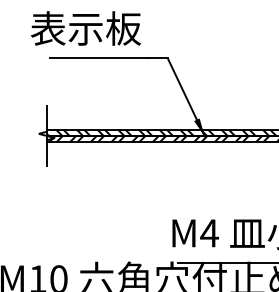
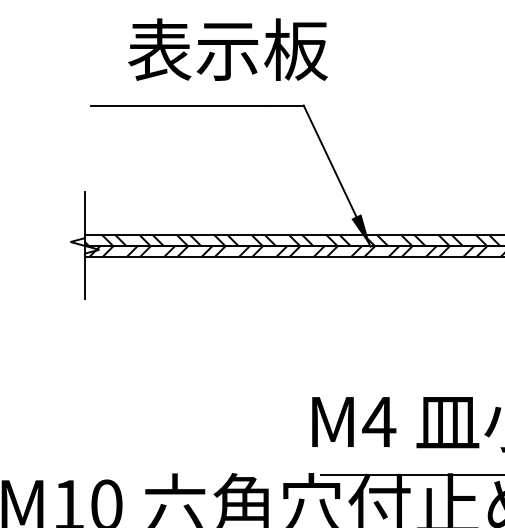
text: (85, 28) -> (227, 49), moved

